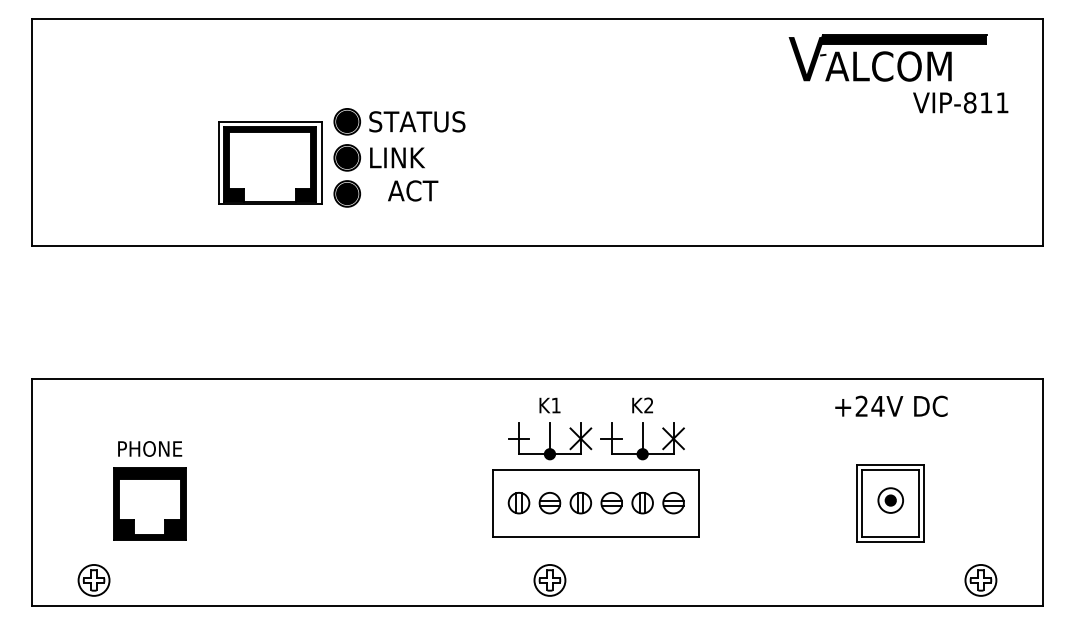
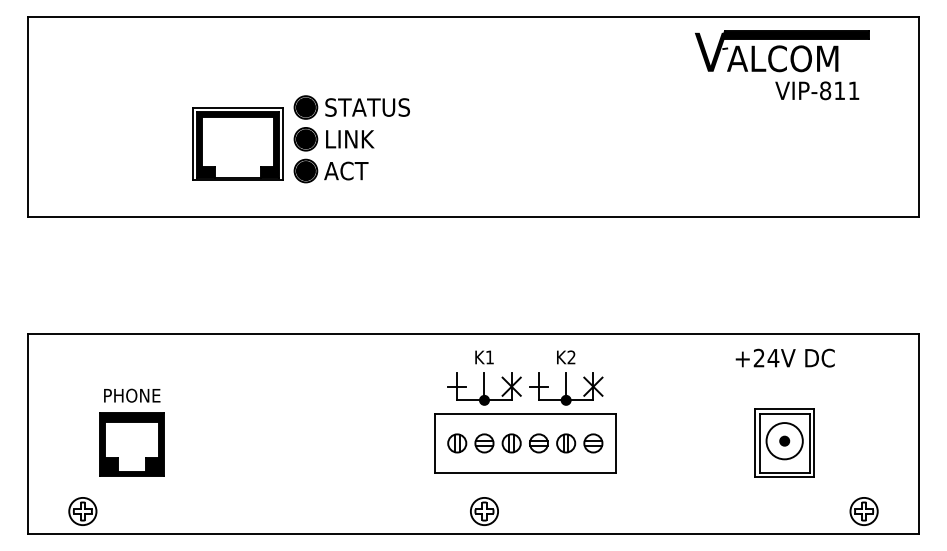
text: (960, 102) -> (817, 90), moved
text: (413, 190) -> (346, 170), moved
circle: (890, 500) -> (784, 441), size x1.67

